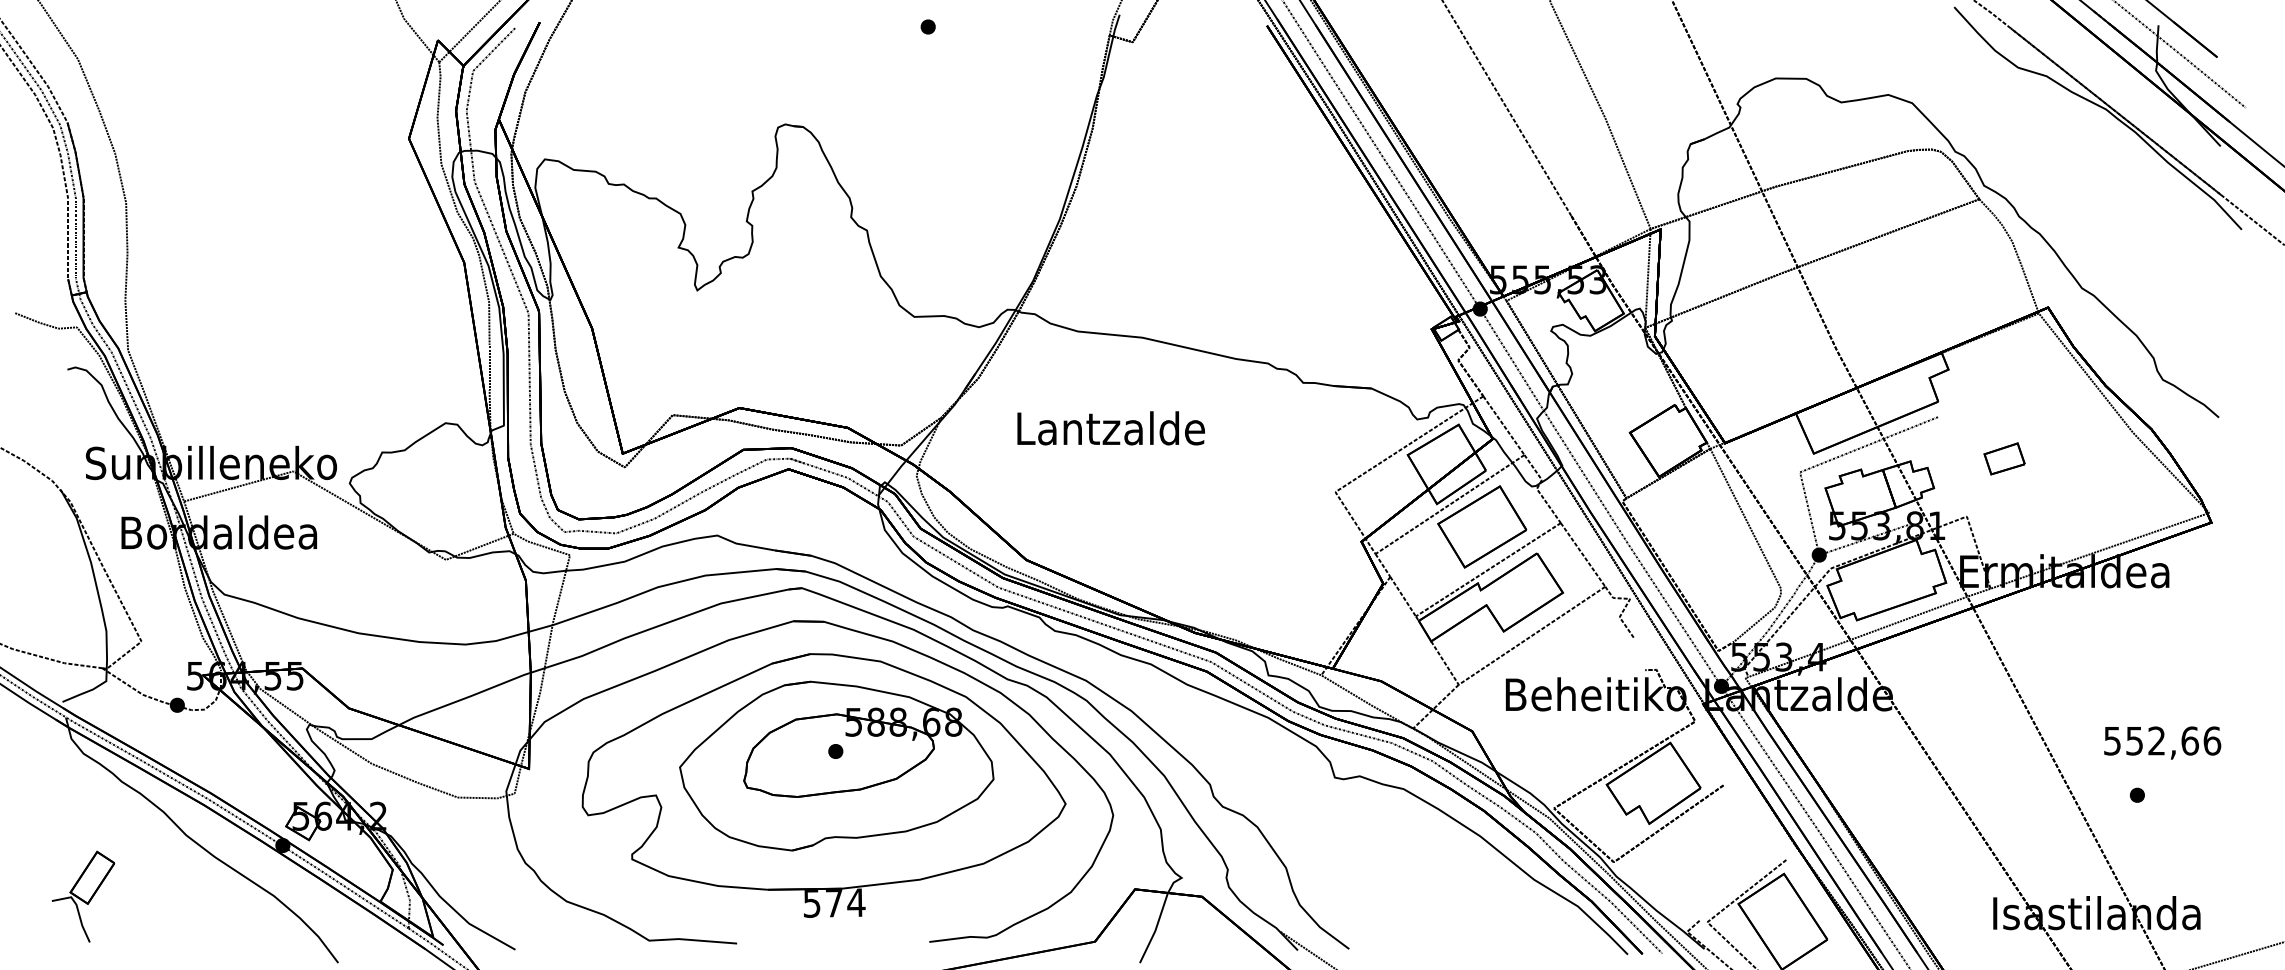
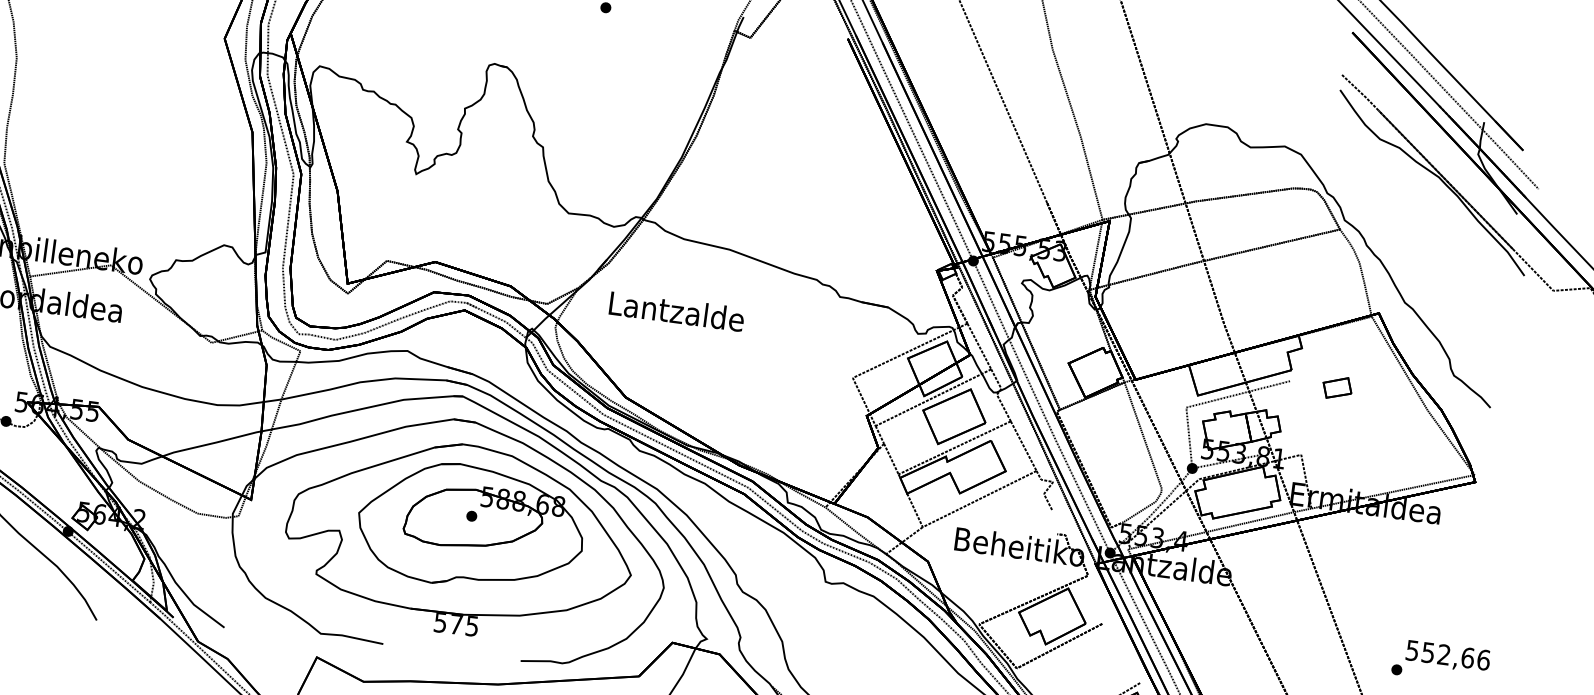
text: (1110, 428) -> (676, 311), moved
part: (2004, 458) -> (1337, 387), moved
text: (2162, 742) -> (1448, 656), moved
text: (856, 902) -> (472, 625), 574 -> 575

